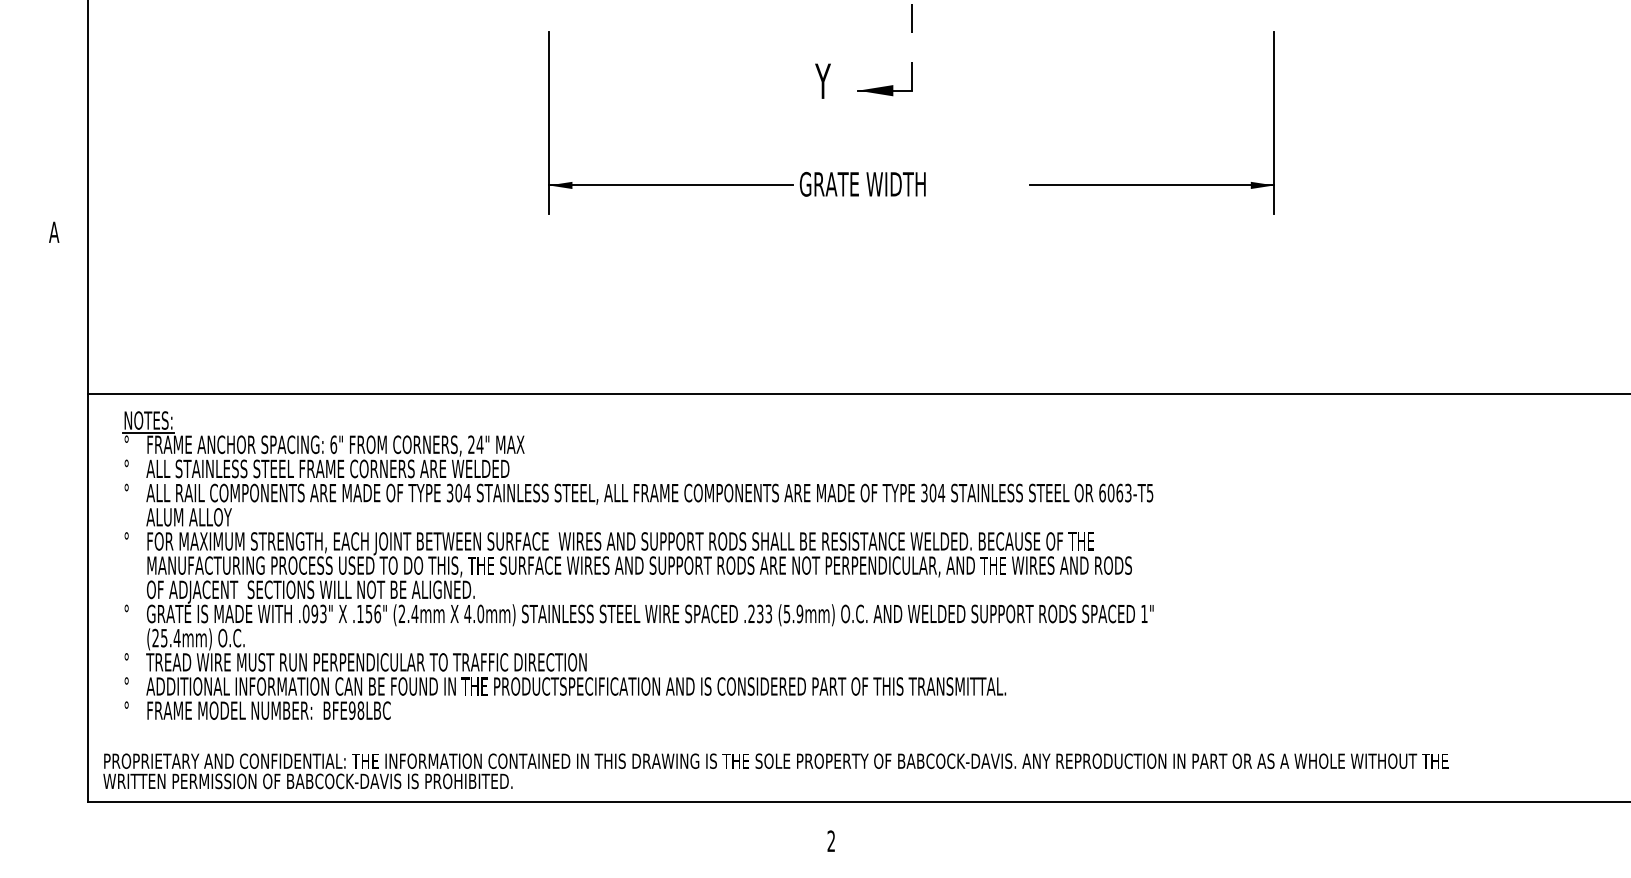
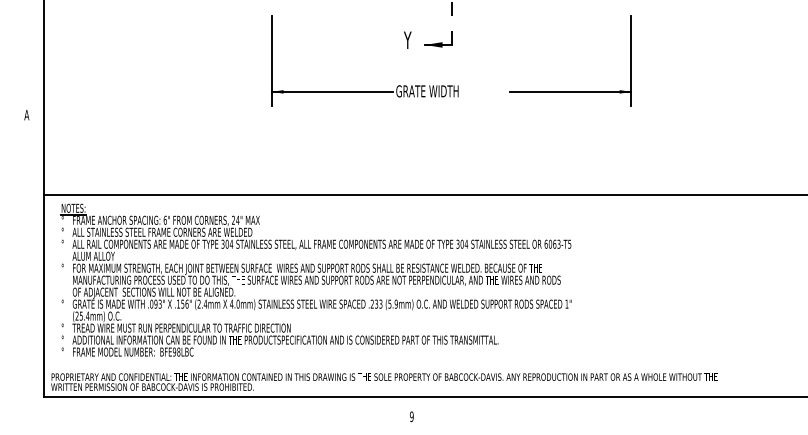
text: (830, 840) -> (411, 416), 2 -> 9

